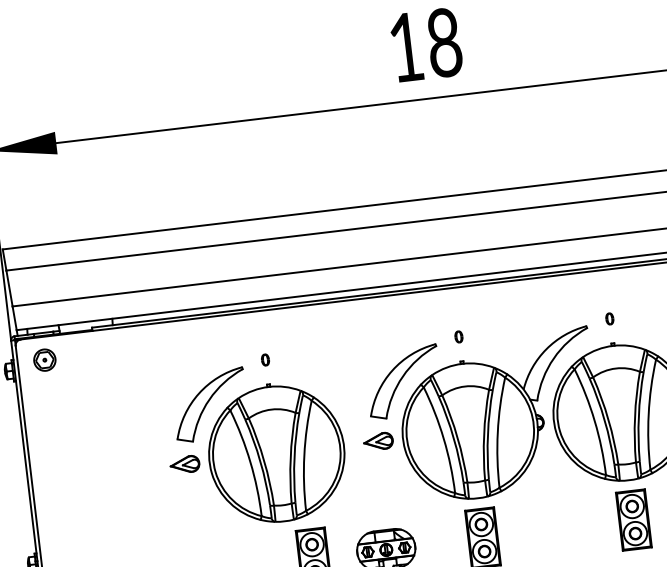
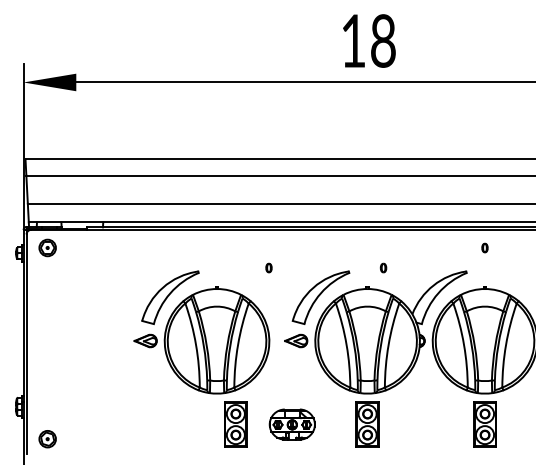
part: (609, 318) -> (484, 247), moved
part: (458, 336) -> (383, 267), moved
part: (264, 359) -> (268, 267), moved

